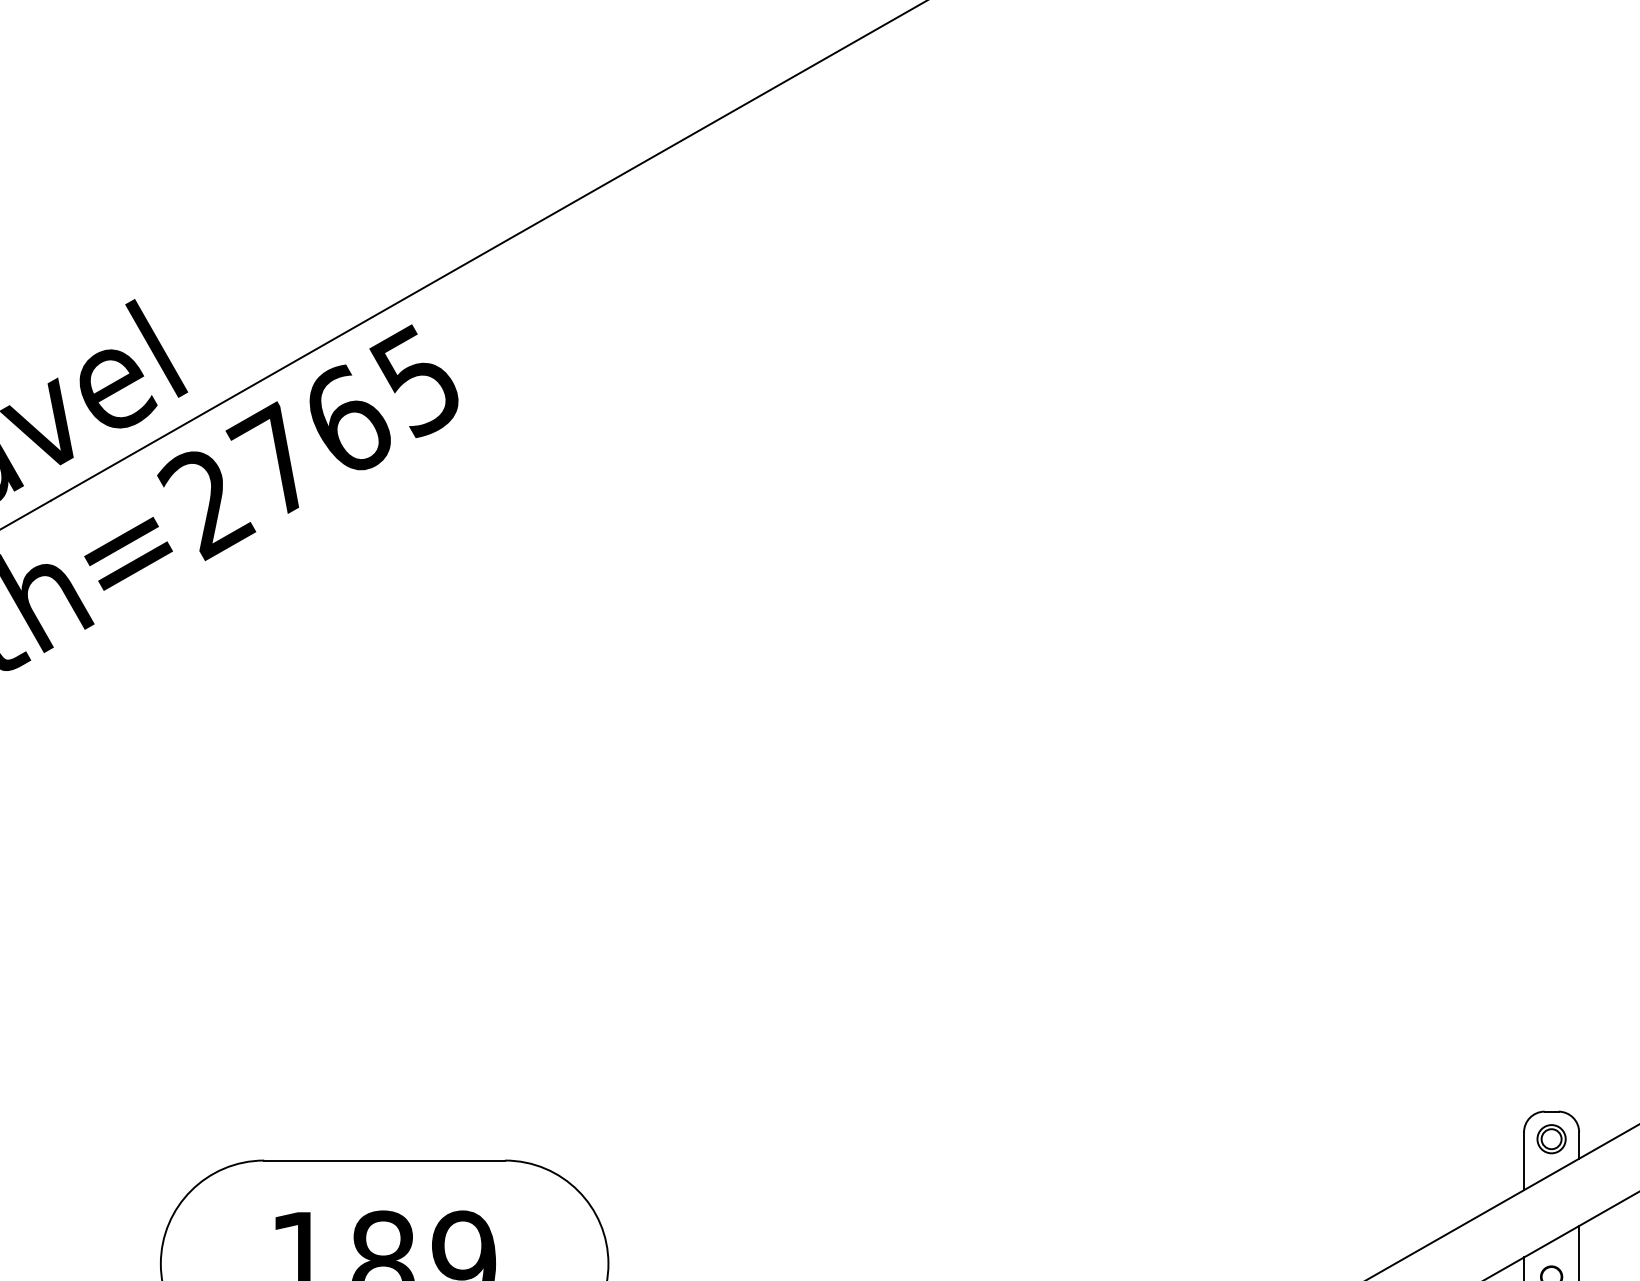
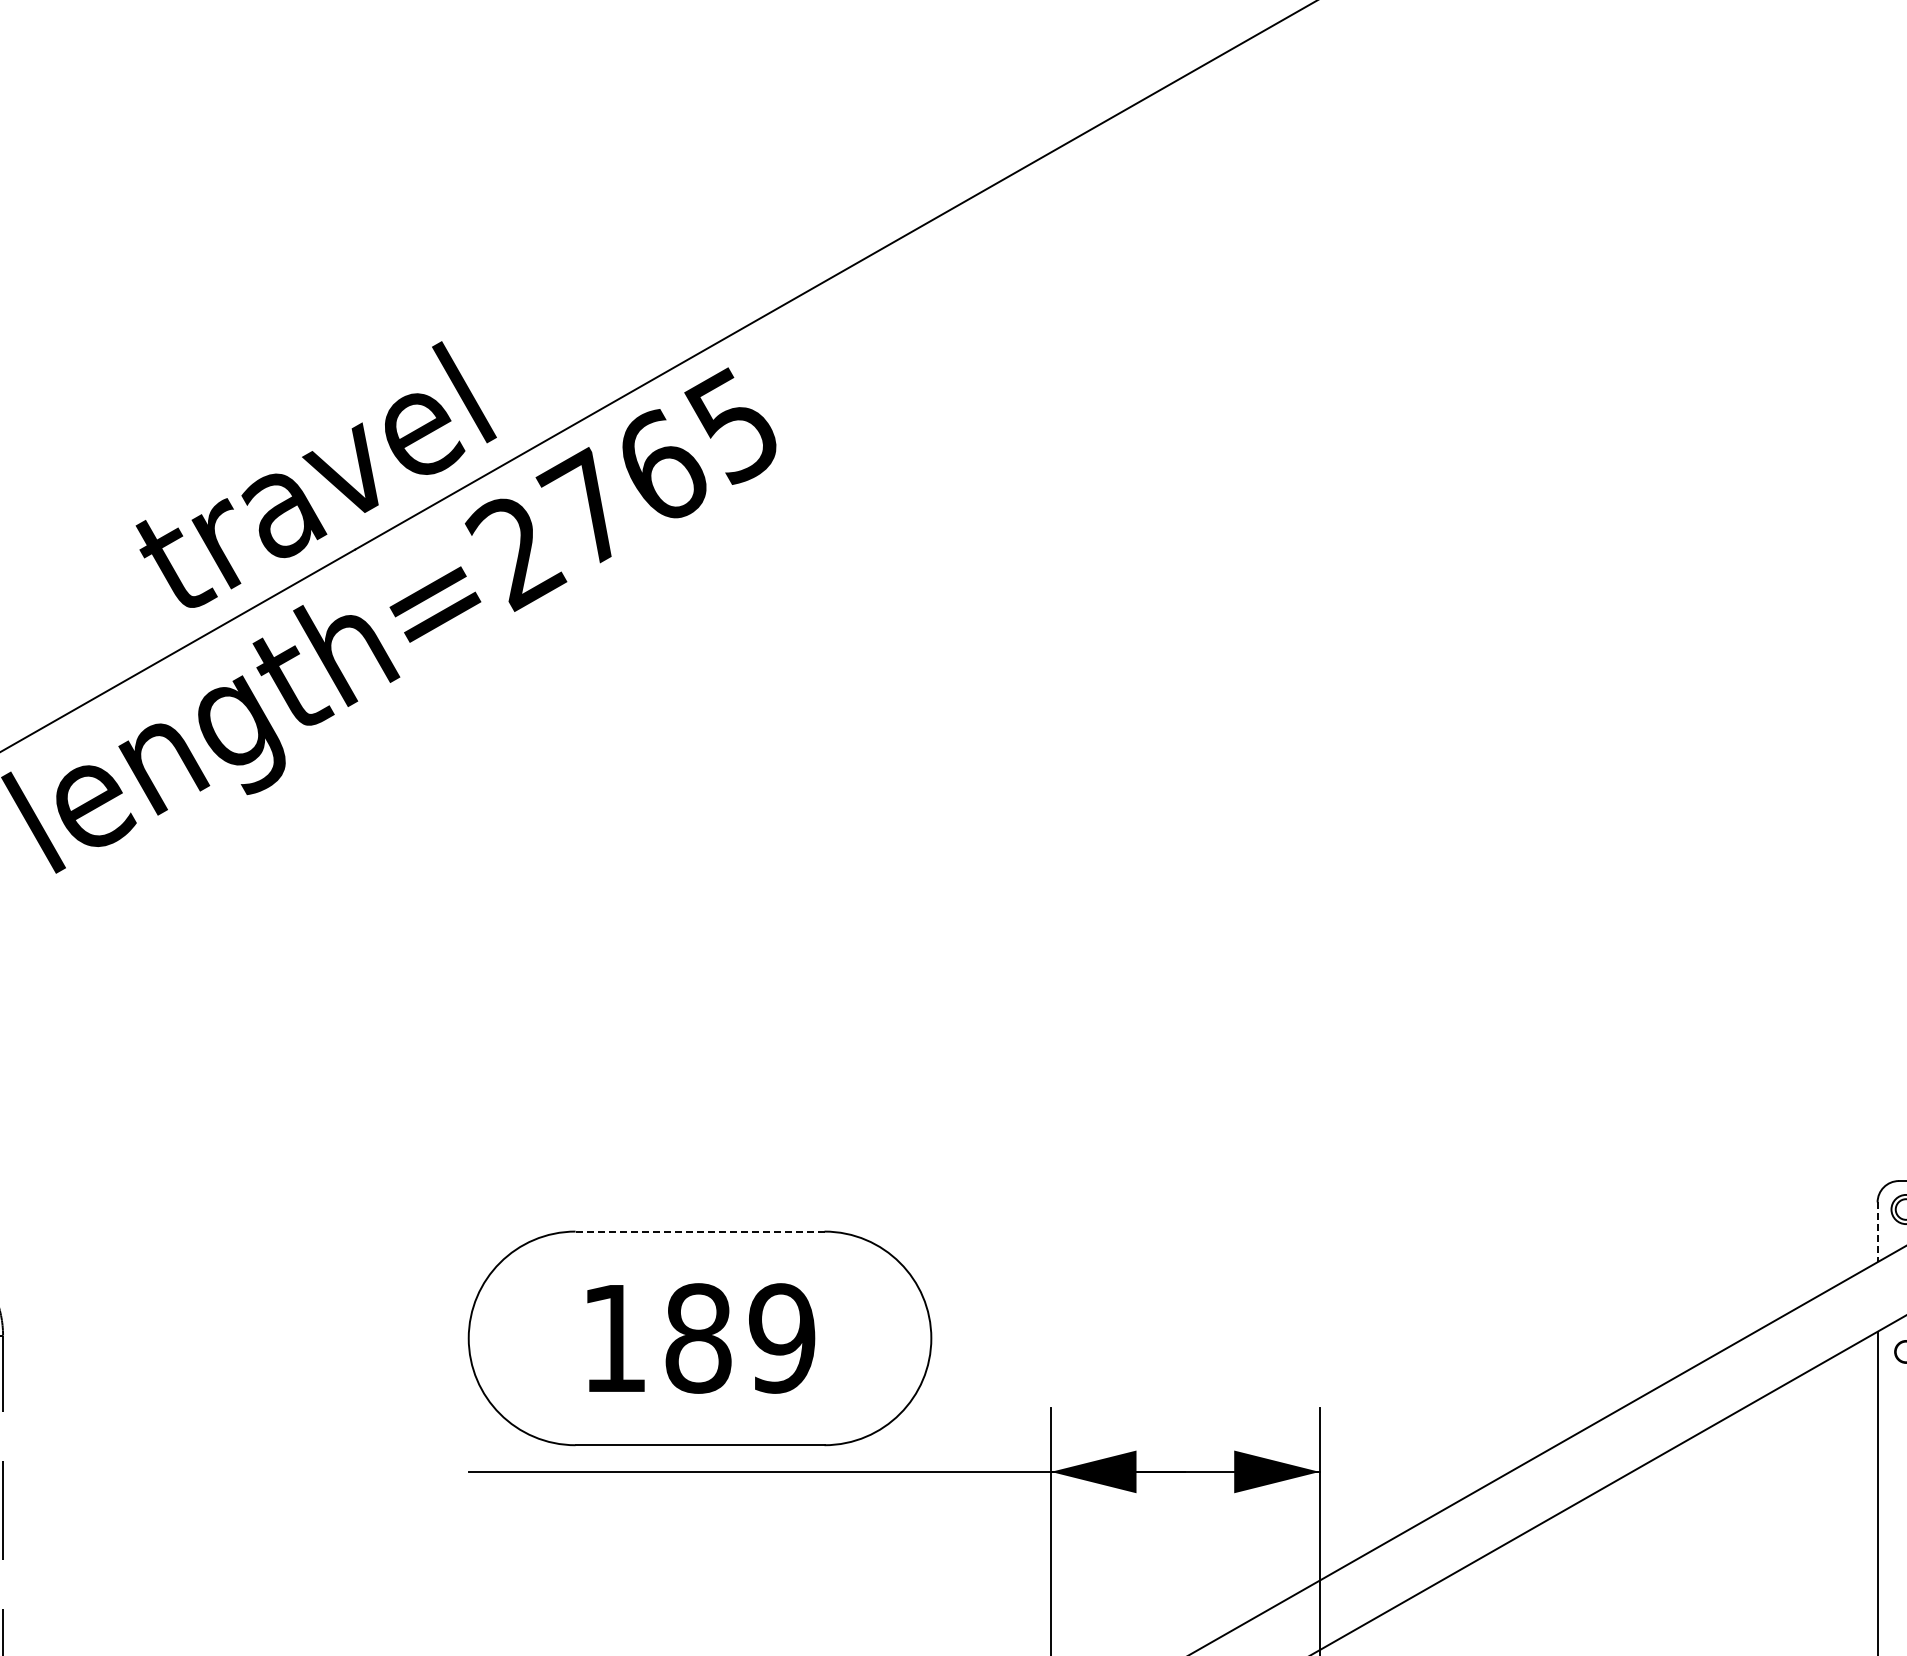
line: (384, 1160) -> (699, 1231), solid -> dashed
line: (1523, 1161) -> (1877, 1232), solid -> dashed

